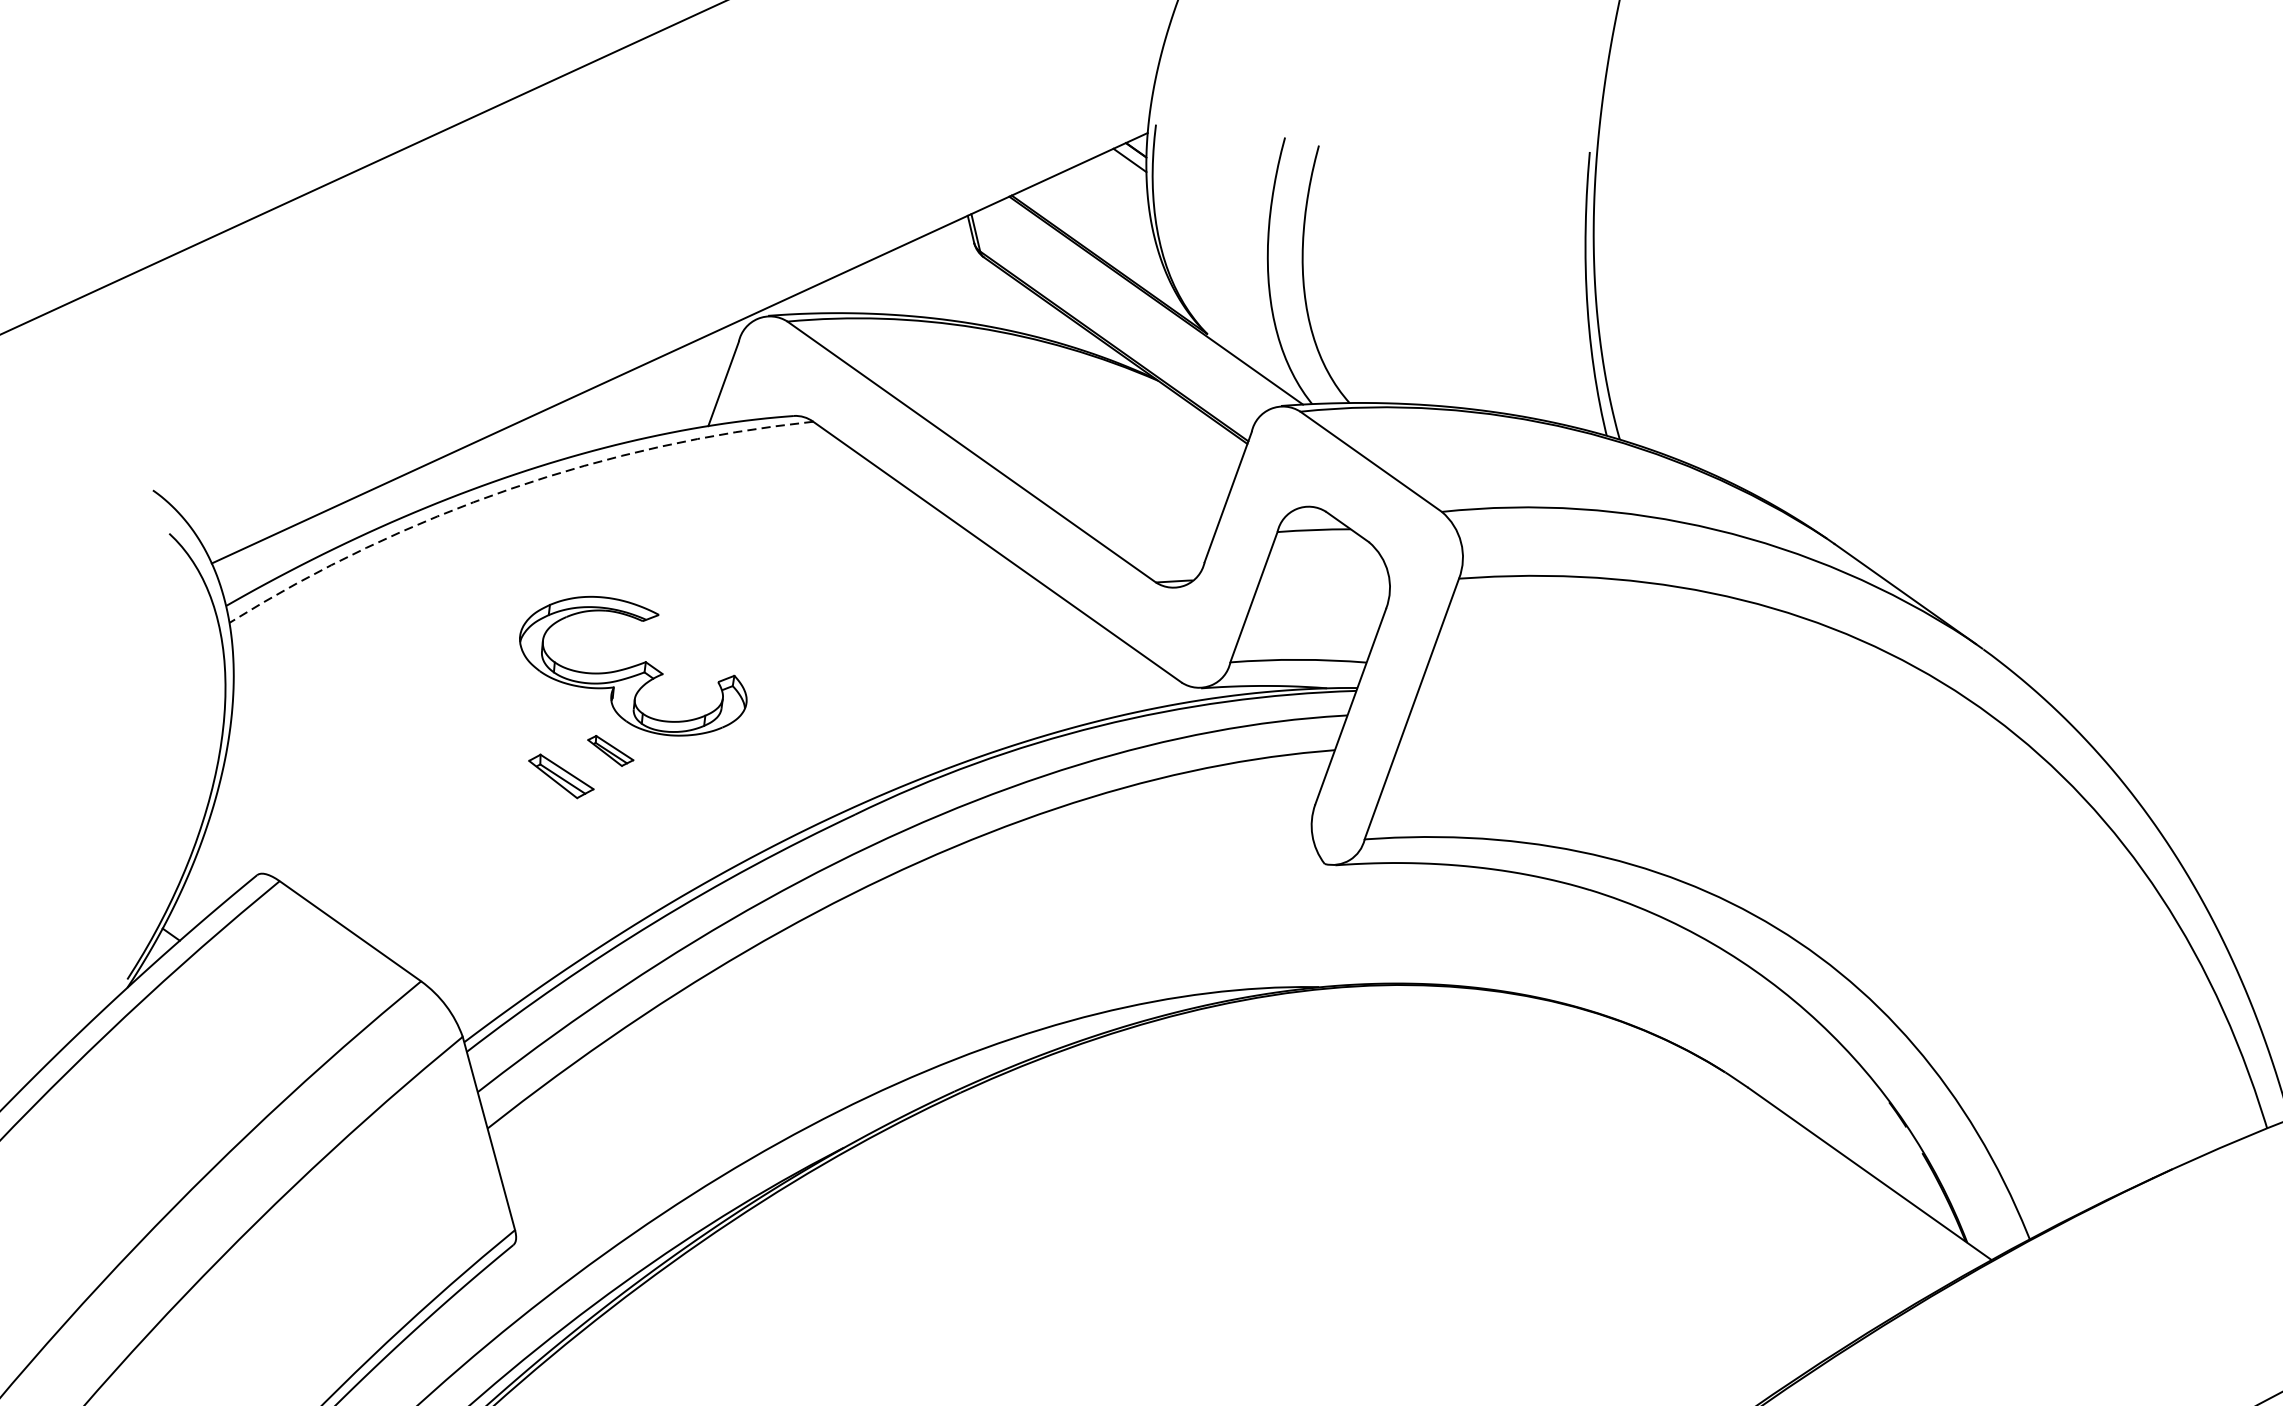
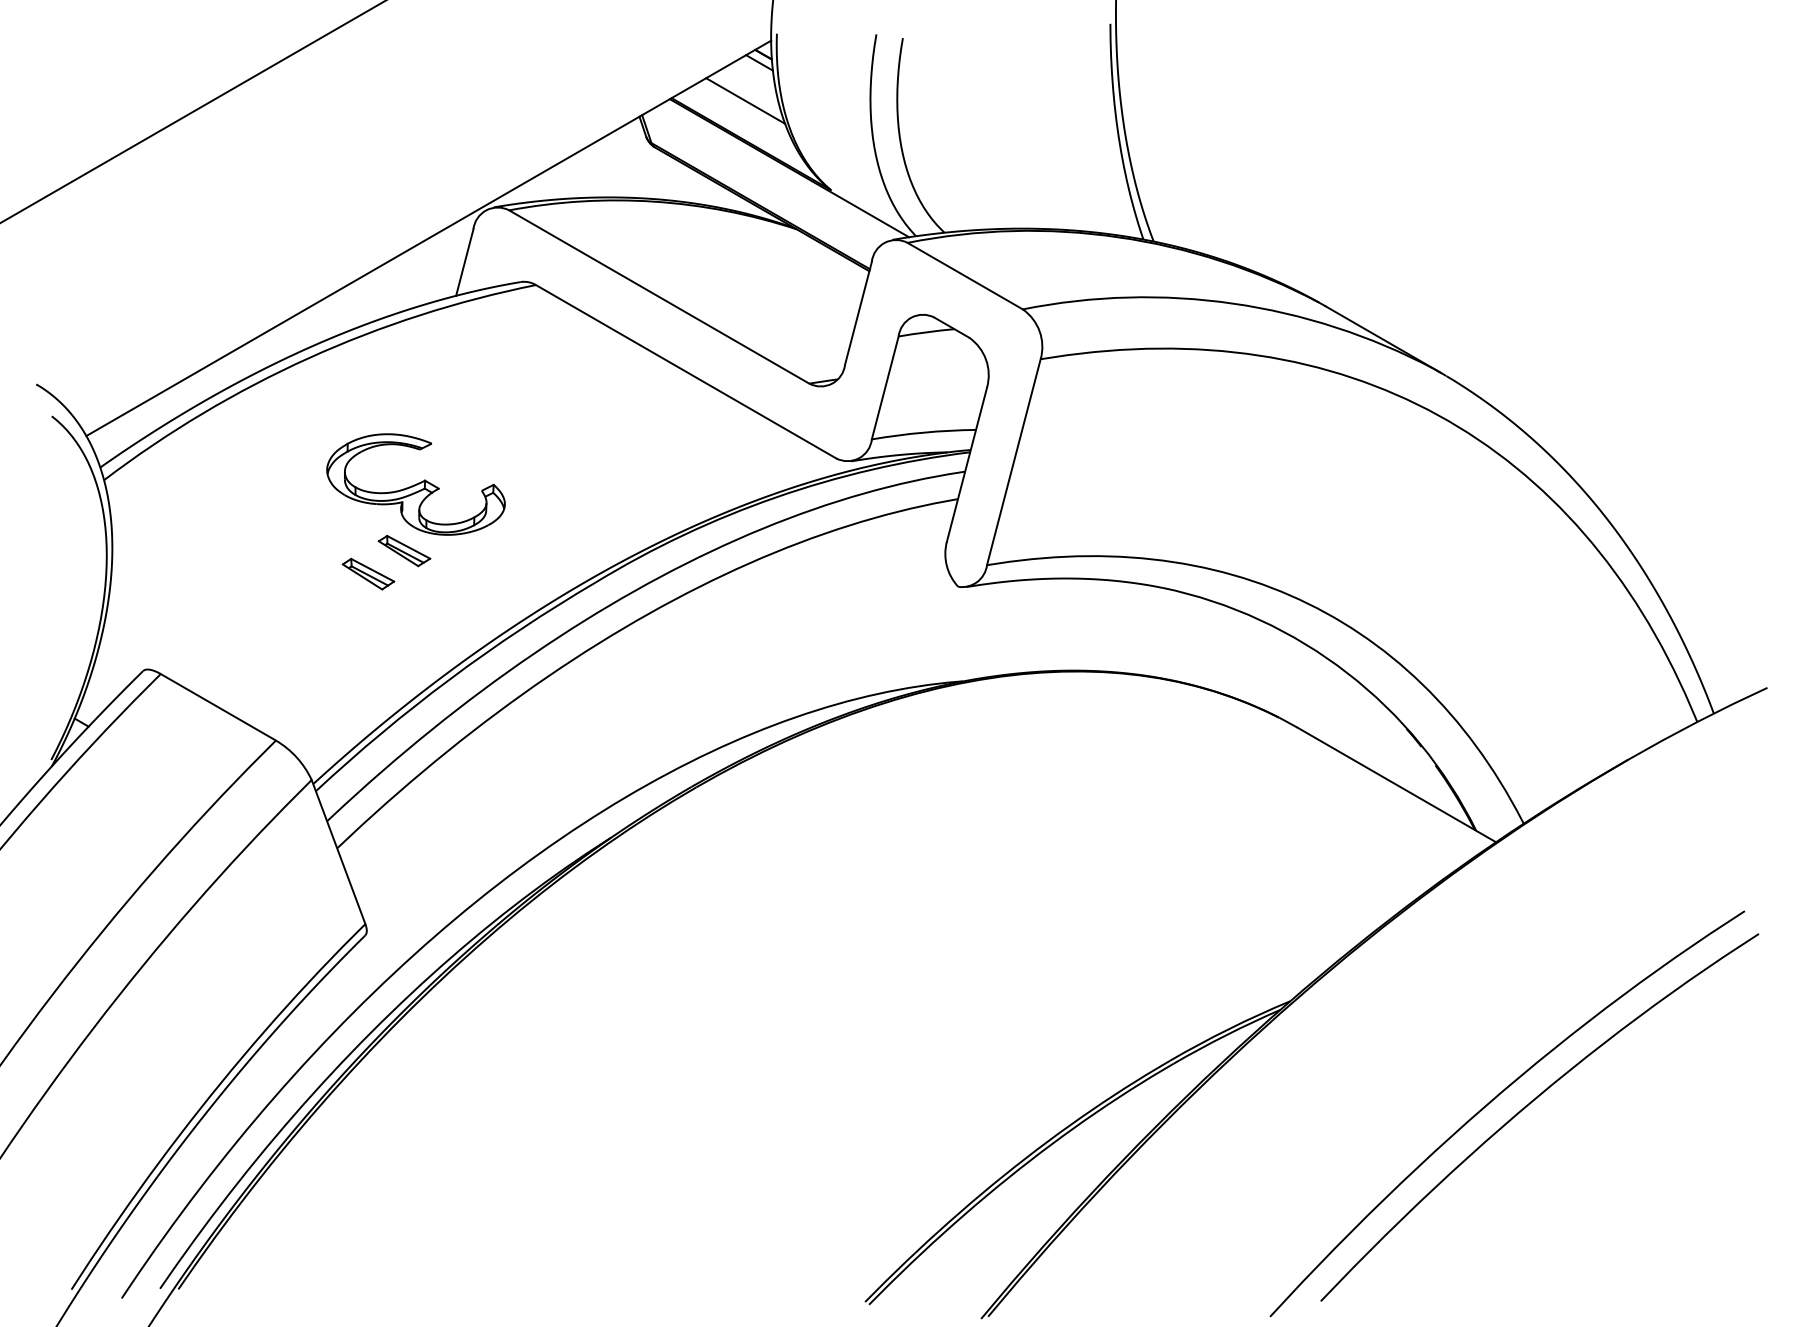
line: (1107, 207) -> (745, 100), added
arc: (509, 489) -> (308, 358), dashed -> solid
part: (610, 751) -> (404, 551), size x1.43

